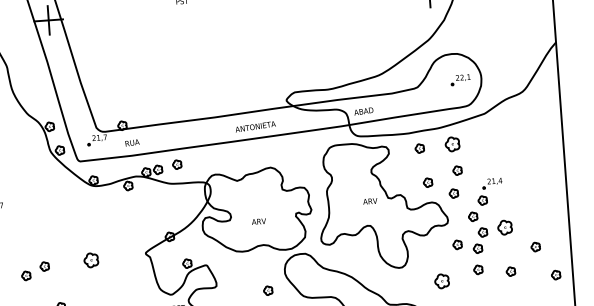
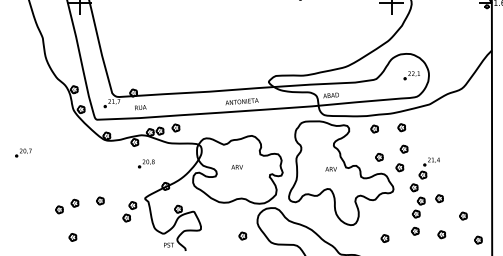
part: (452, 144) -> (401, 127), size x0.62
part: (144, 210) -> (146, 163), added
text: (258, 222) -> (236, 167), moved
part: (505, 227) -> (439, 198), size x0.62
part: (457, 244) -> (399, 209), removed
part: (91, 259) -> (100, 200), size x0.62
part: (127, 270) -> (129, 211), added
part: (35, 271) -> (67, 206), moved
part: (441, 281) -> (384, 238), size x0.62

